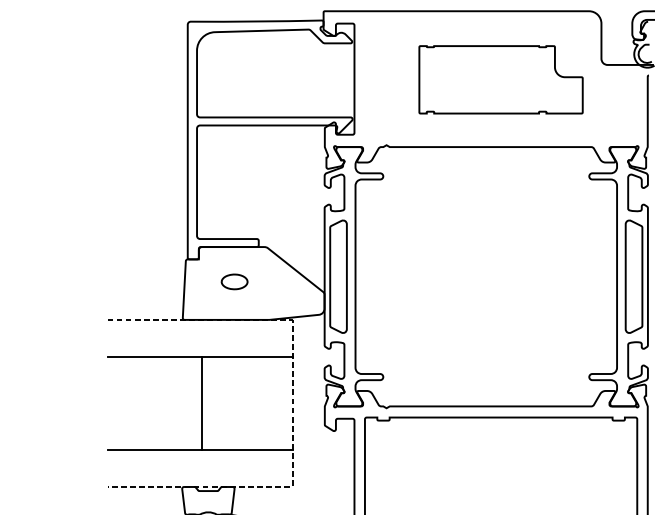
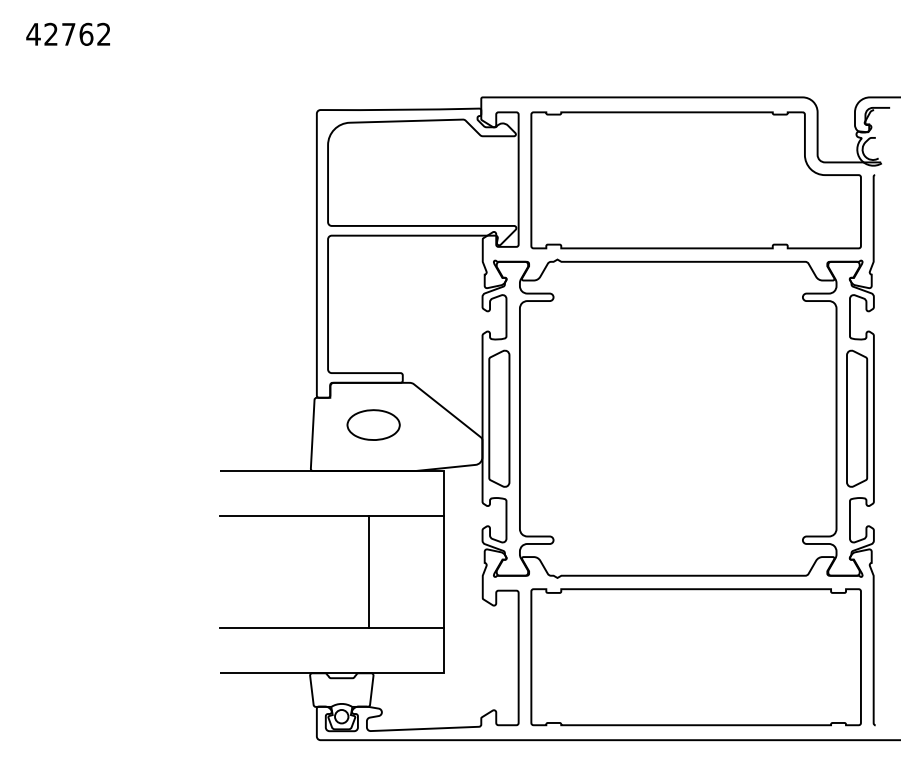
part: (500, 79) -> (695, 180), size x1.67
part: (234, 281) -> (373, 424), size x1.67
line: (202, 403) -> (369, 572), moved
line: (292, 403) -> (443, 572), dashed -> solid

